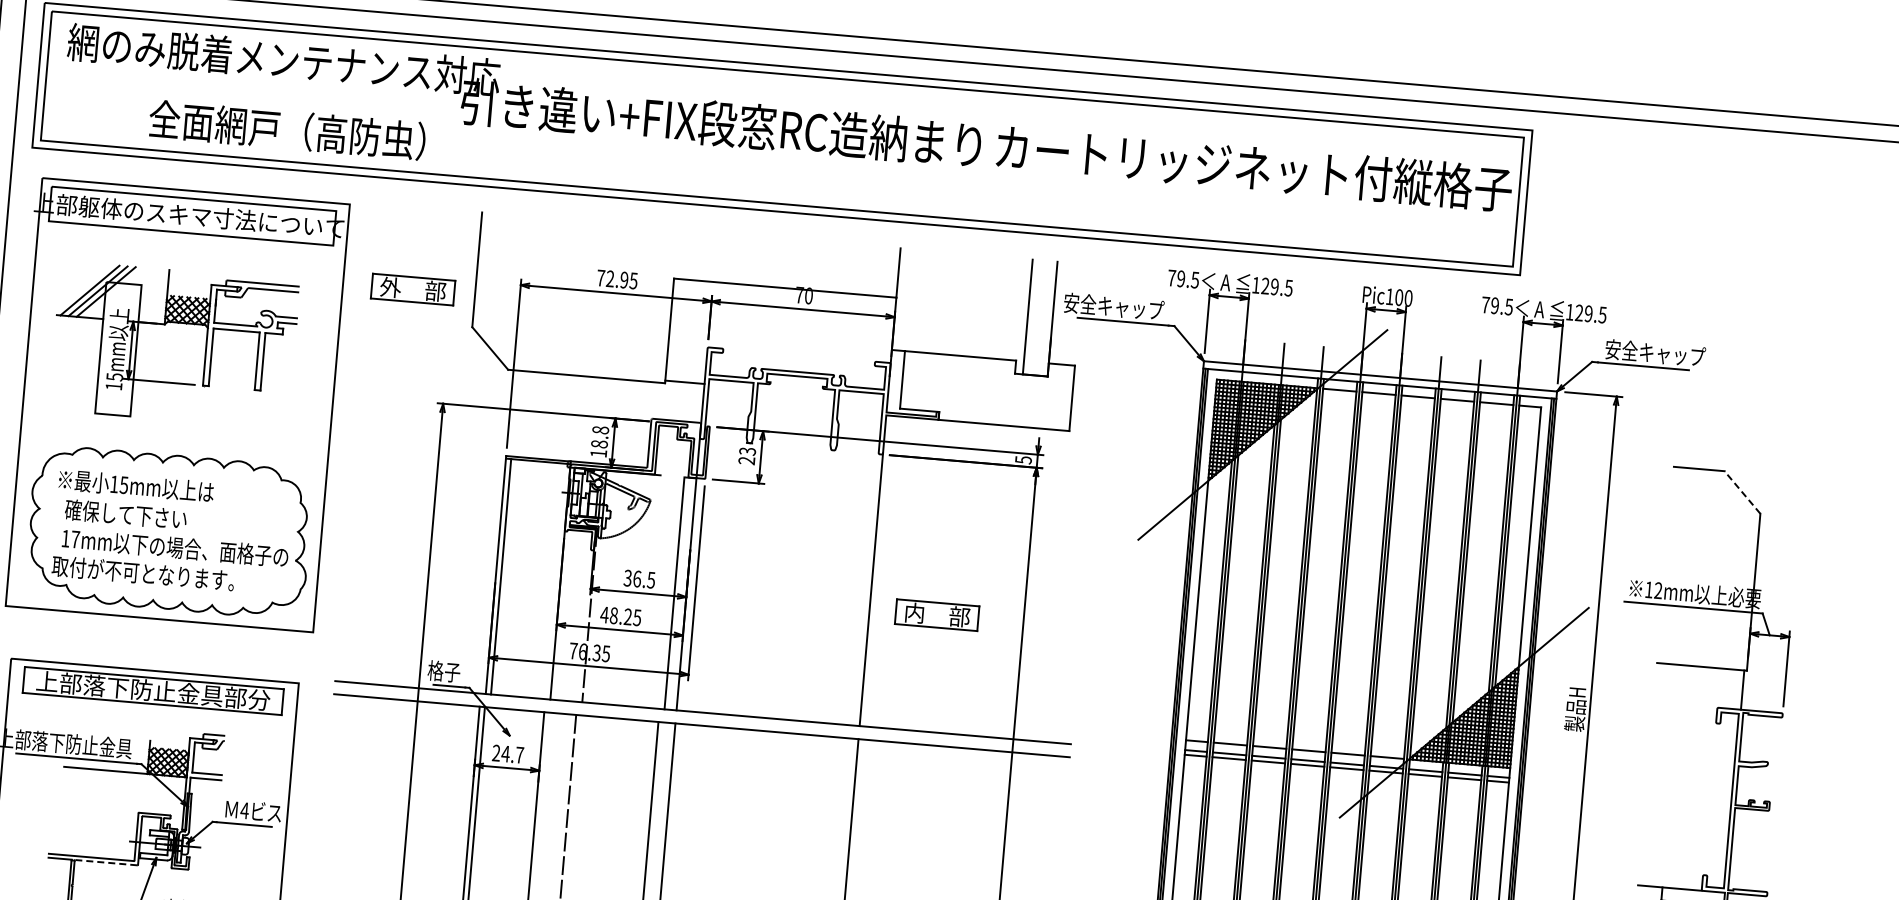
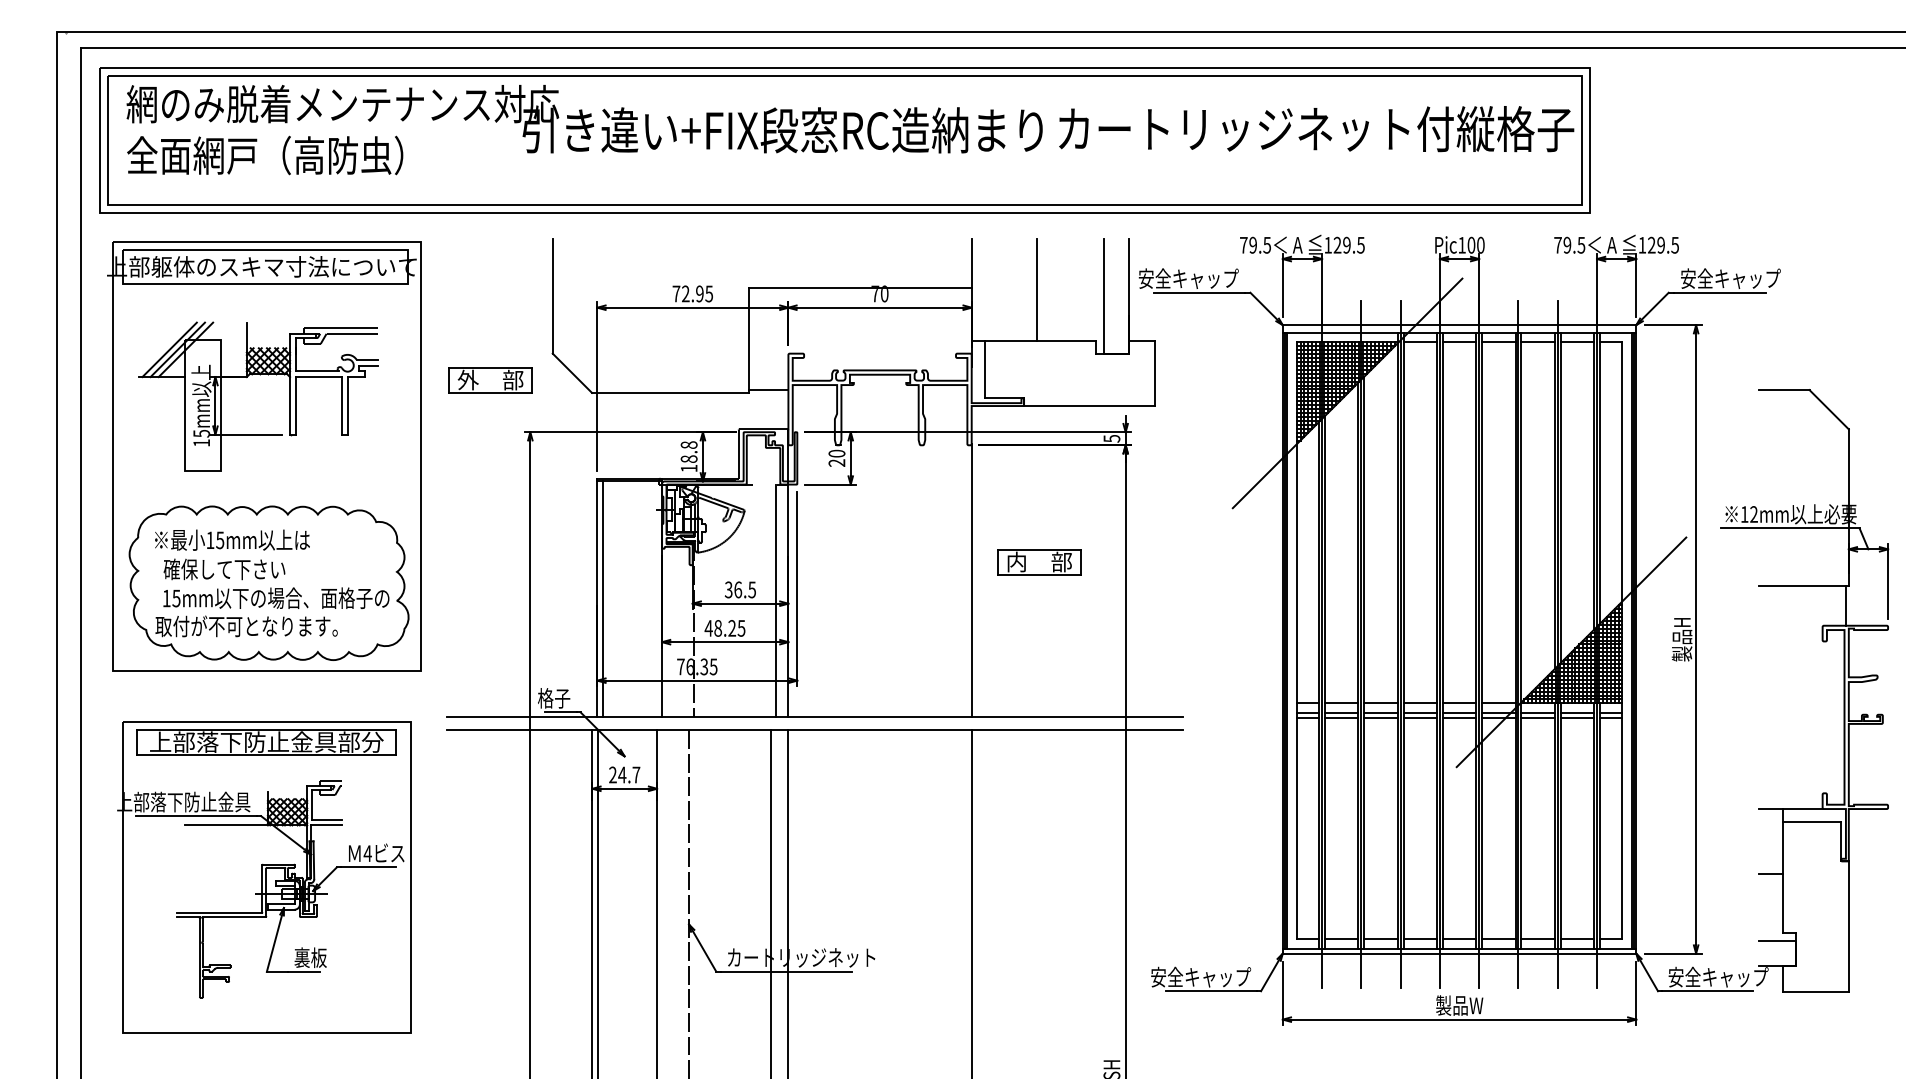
text: (287, 130) -> (265, 155), moved
part: (412, 289) -> (490, 380), moved
line: (961, 304) -> (1037, 289), added
text: (747, 451) -> (836, 453), 23 -> 20
line: (1742, 492) -> (1829, 409), dashed -> solid
text: (75, 539) -> (176, 598), 17mm -> 15mm
part: (937, 615) -> (1039, 562), moved
line: (105, 863) -> (233, 917), dashed -> solid

